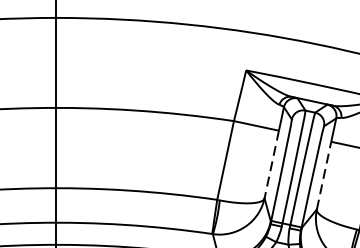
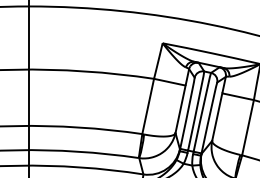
line: (271, 164) -> (180, 109), dashed -> solid
line: (324, 174) -> (217, 116), dashed -> solid

